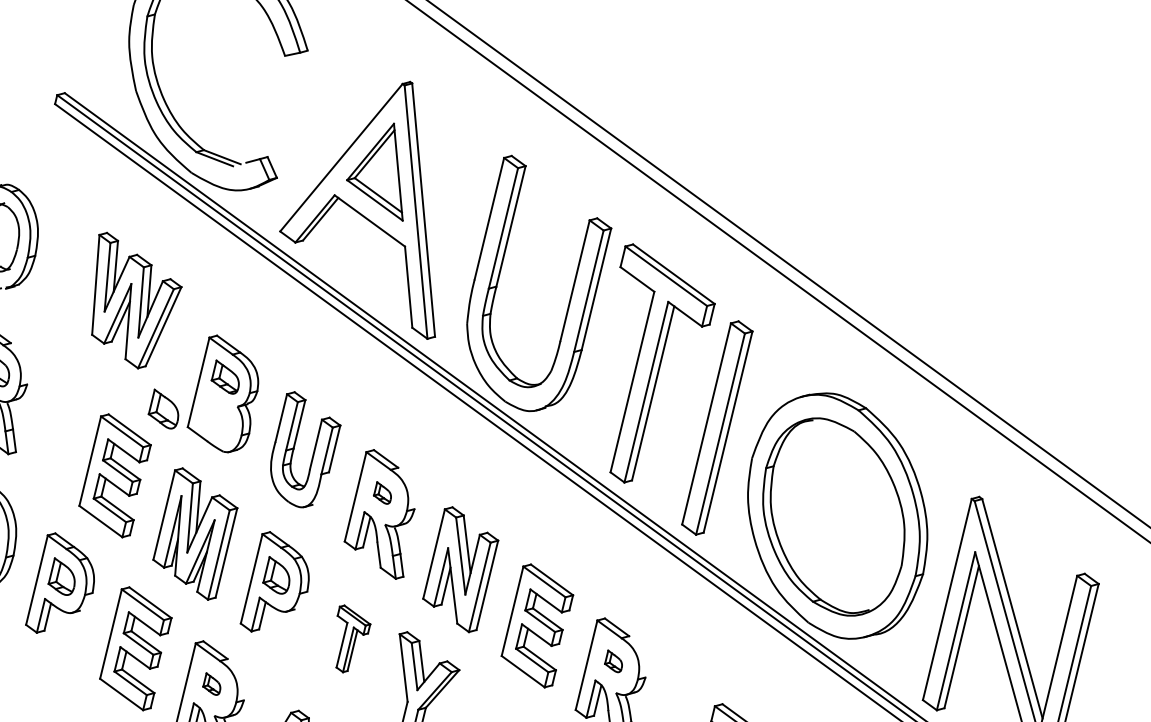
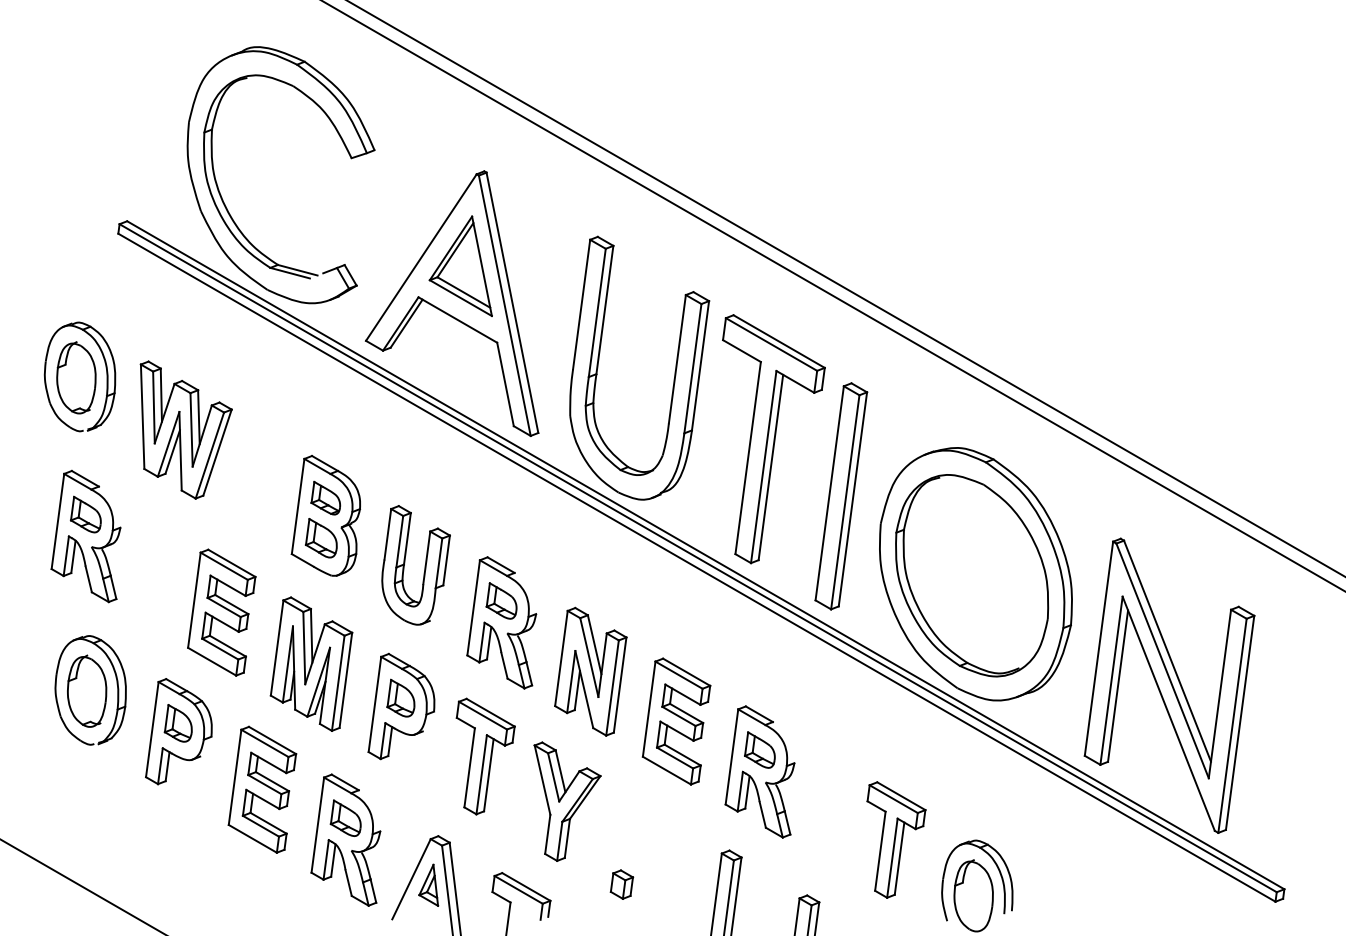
part: (135, 301) -> (185, 429), moved
part: (163, 409) -> (320, 538), moved
part: (382, 492) -> (501, 600), size x1.67
part: (351, 639) -> (485, 756), size x1.67
part: (613, 660) -> (759, 749), size x1.67
part: (212, 683) -> (345, 817), size x1.67

